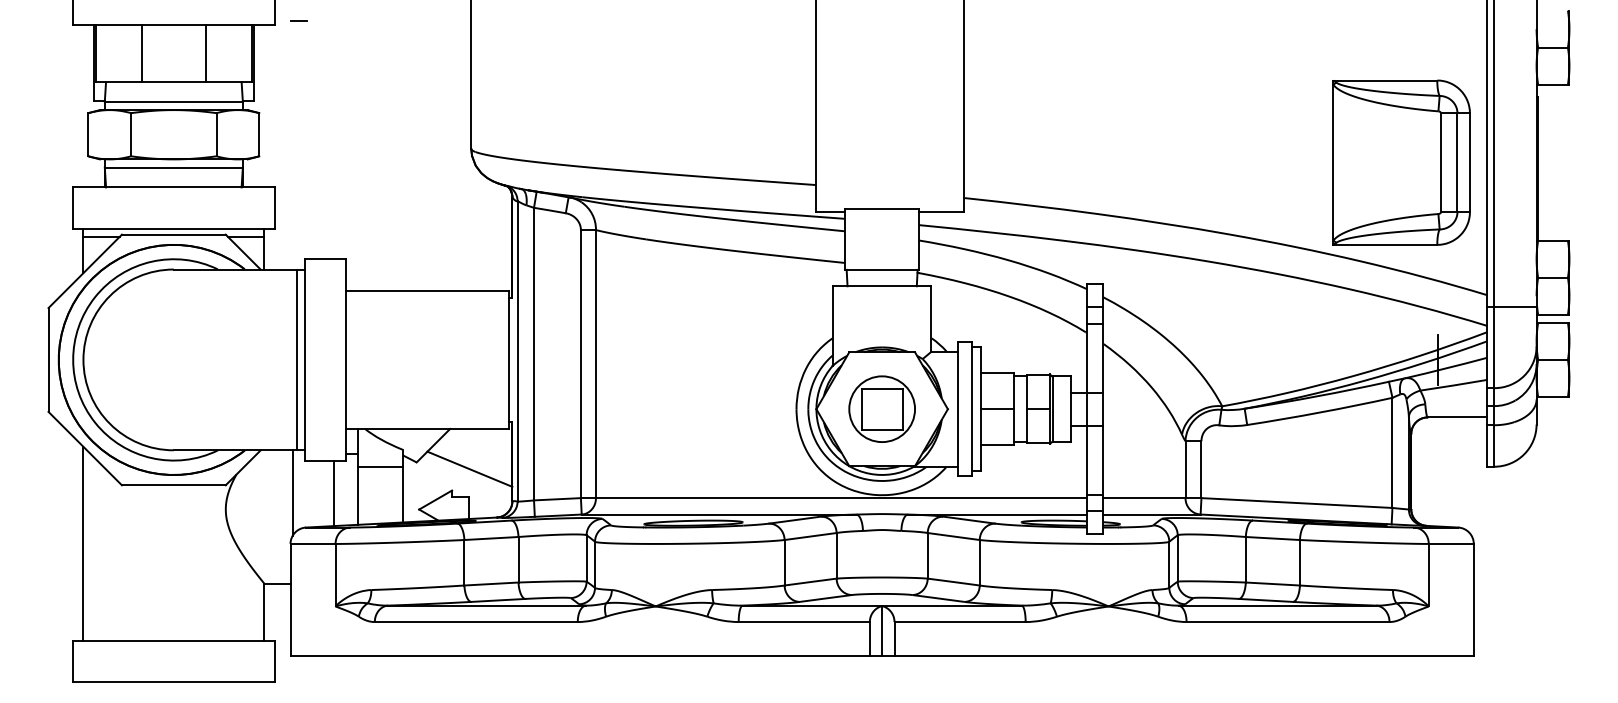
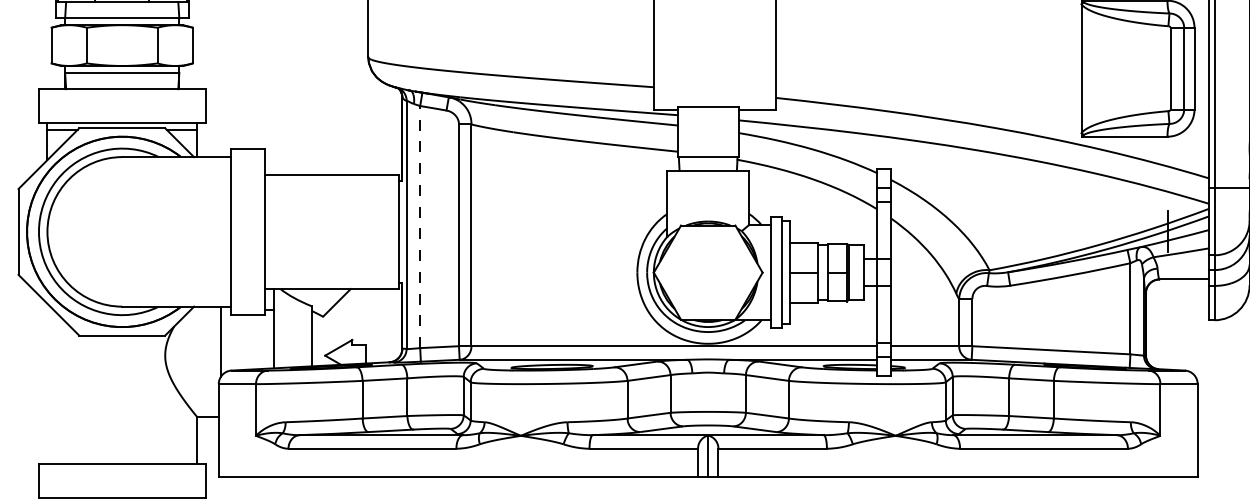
line: (534, 353) -> (420, 226), solid -> dashed
line: (297, 359) -> (224, 231), removed
part: (881, 408) -> (707, 272), removed
line: (379, 466) -> (292, 320), removed
line: (469, 468) -> (366, 321), removed
line: (334, 493) -> (255, 342), removed
line: (83, 543) -> (47, 383), removed

